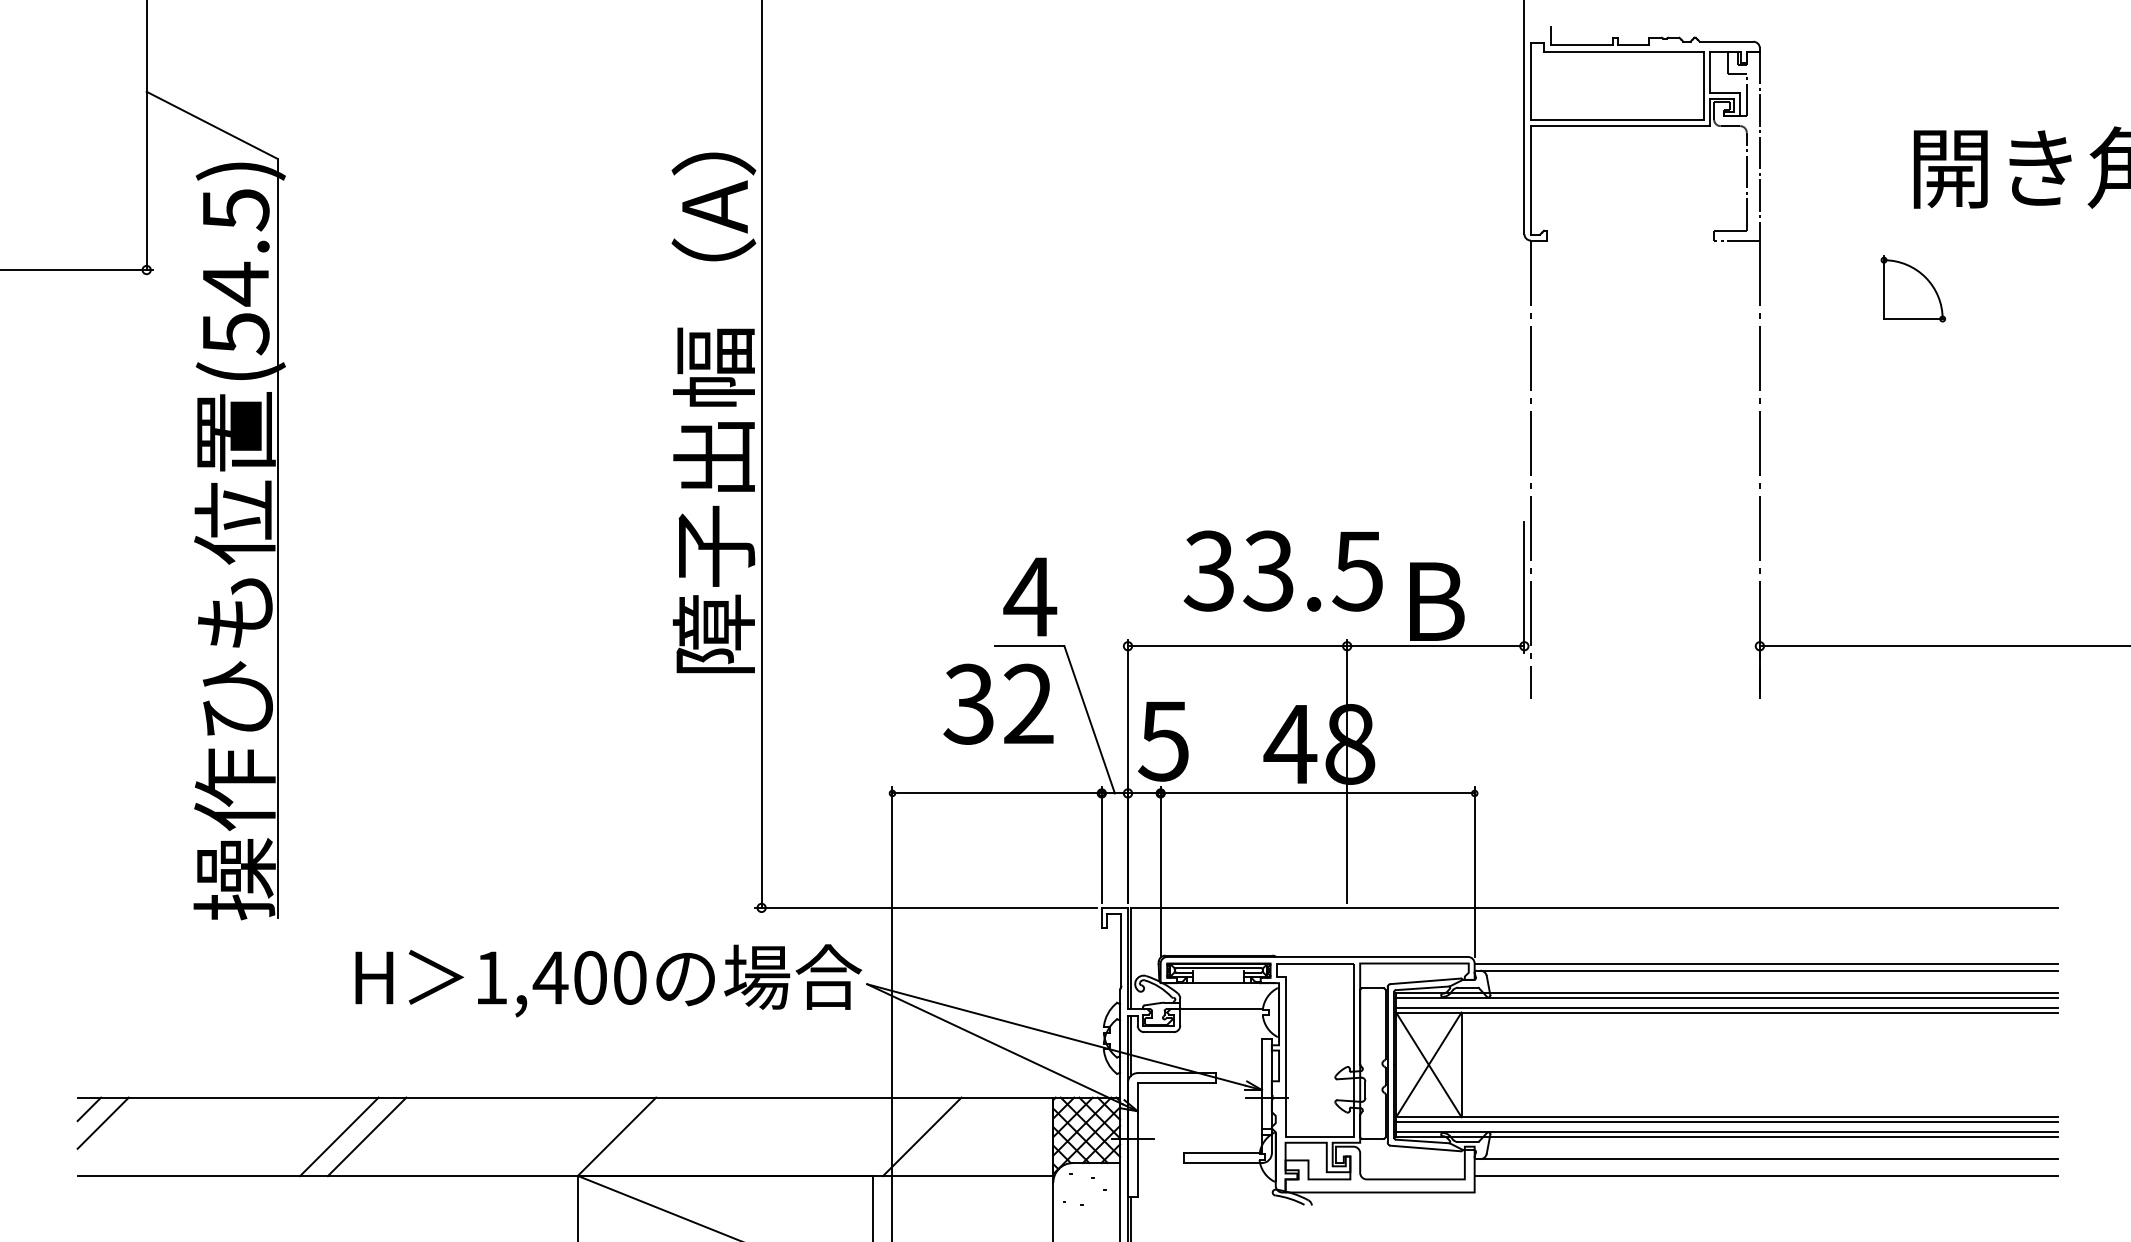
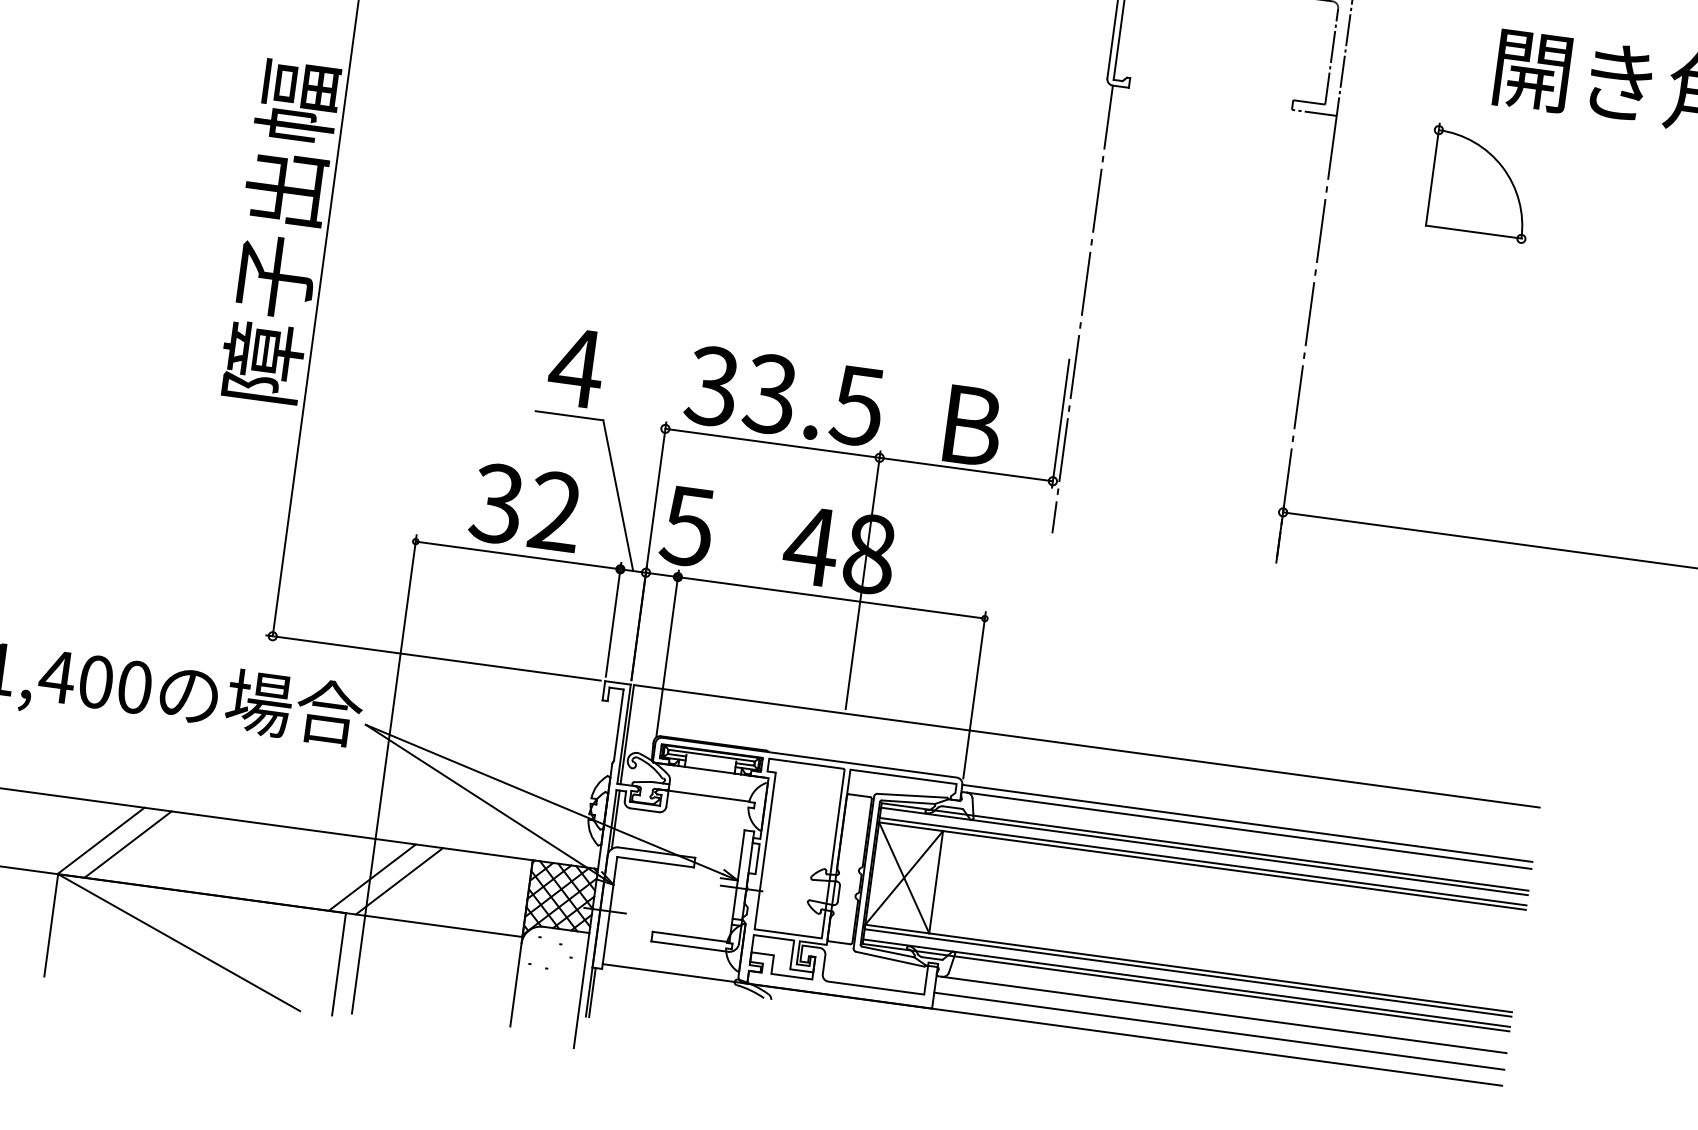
part: (1913, 288) -> (1480, 183), size x1.67
text: (1282, 570) -> (783, 395), moved
text: (998, 703) -> (526, 506), moved
line: (644, 1136) -> (128, 844), added
line: (894, 1136) -> (372, 877), added
line: (1597, 1192) -> (1052, 1024), added

